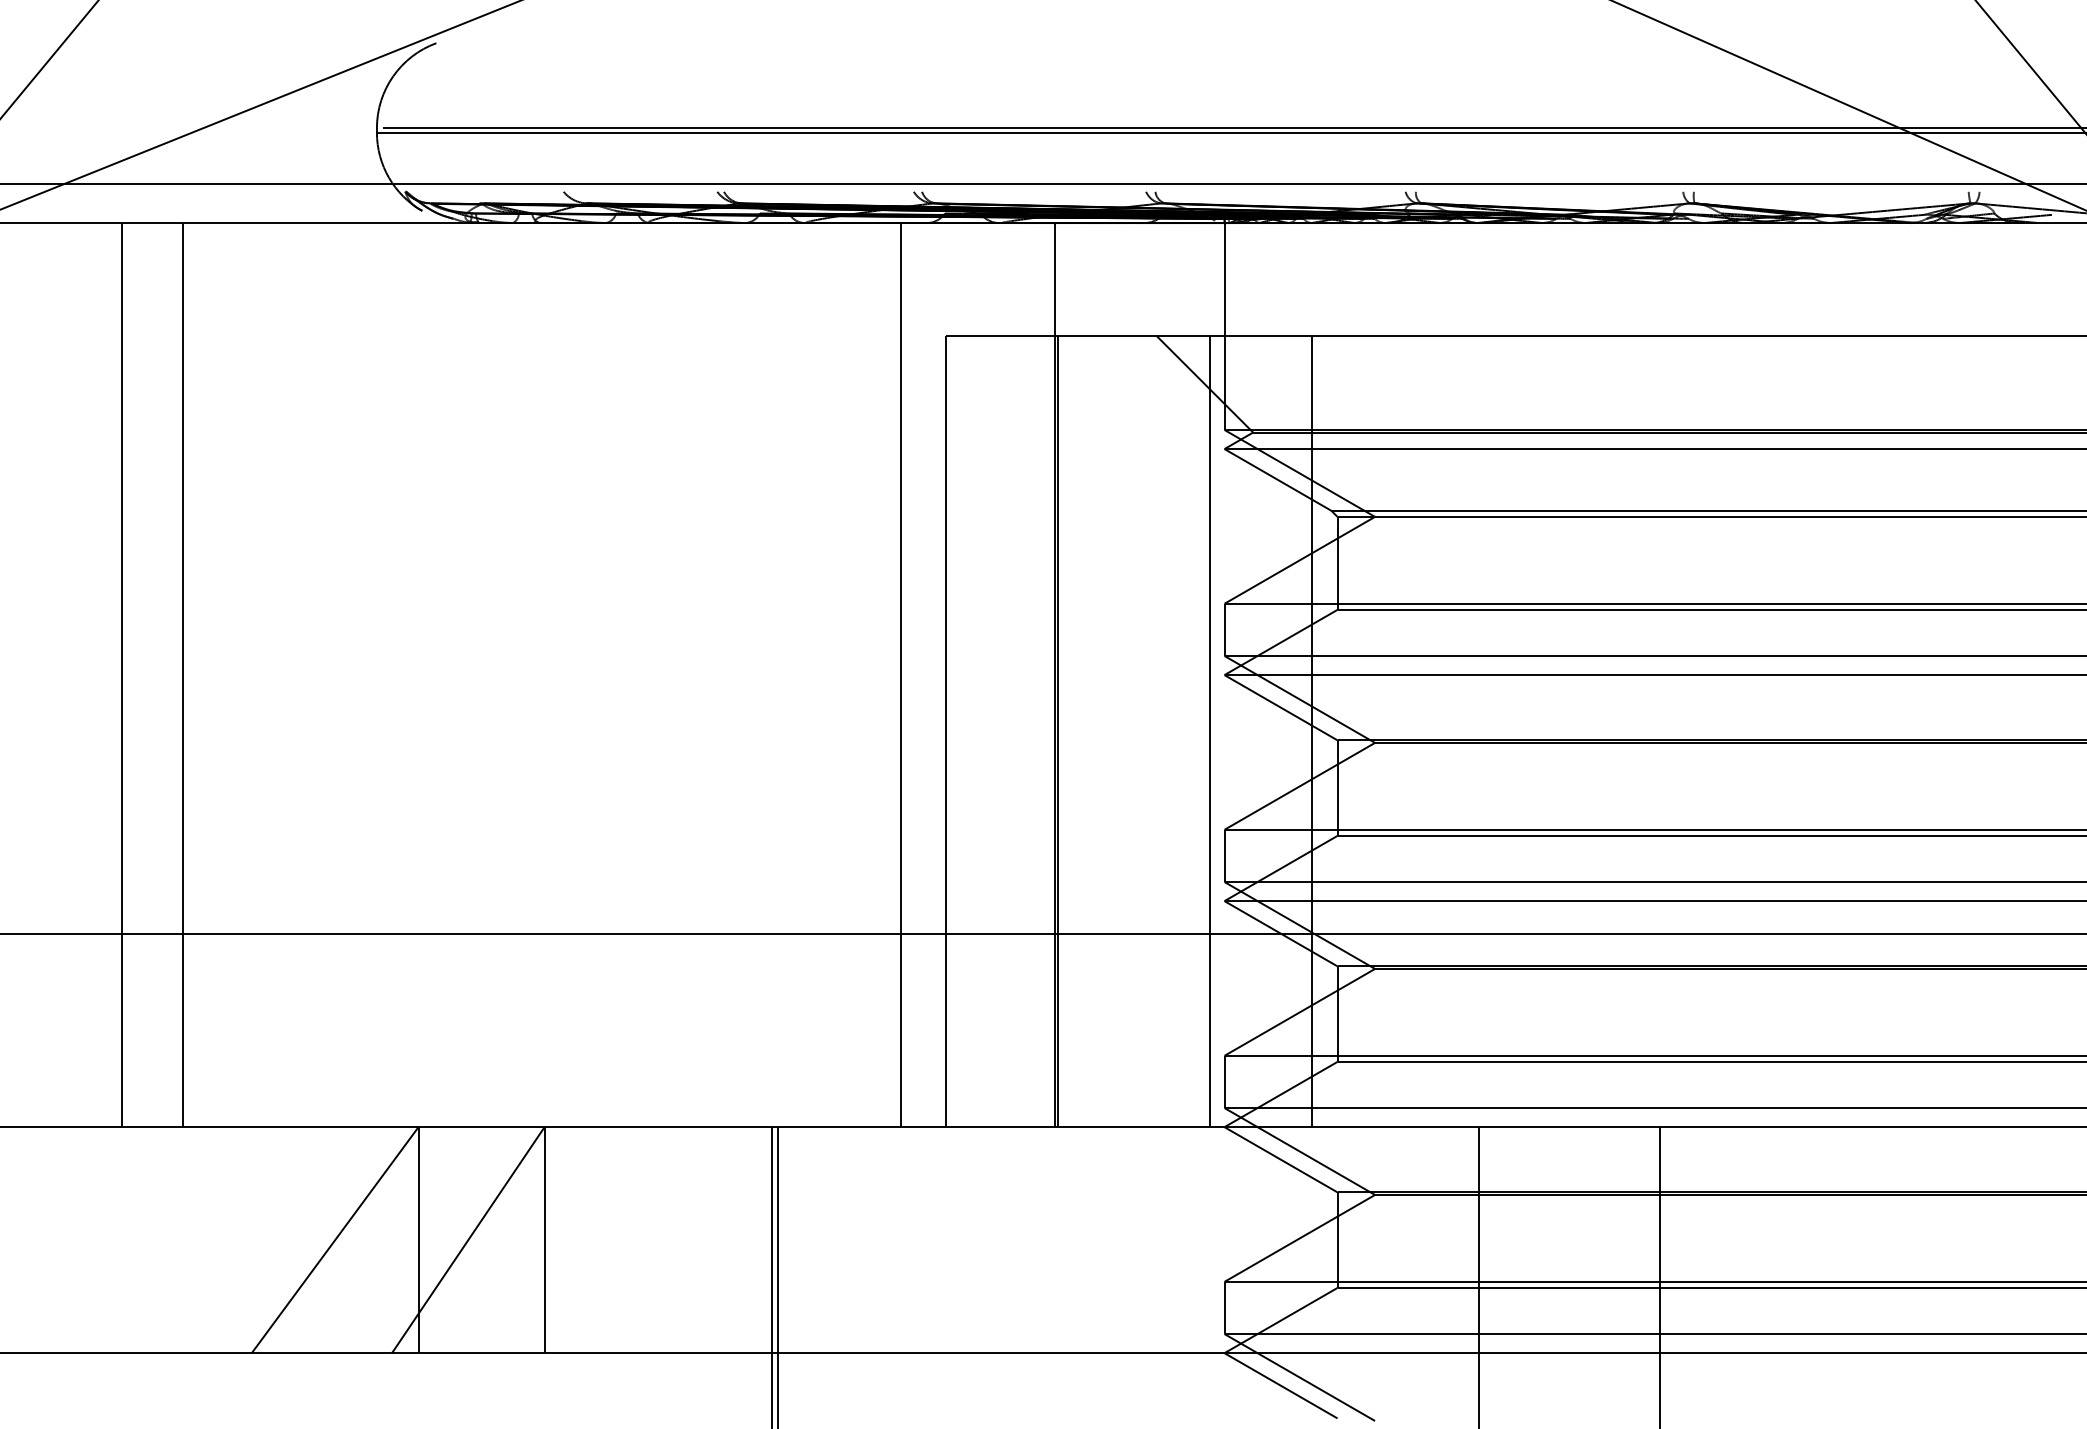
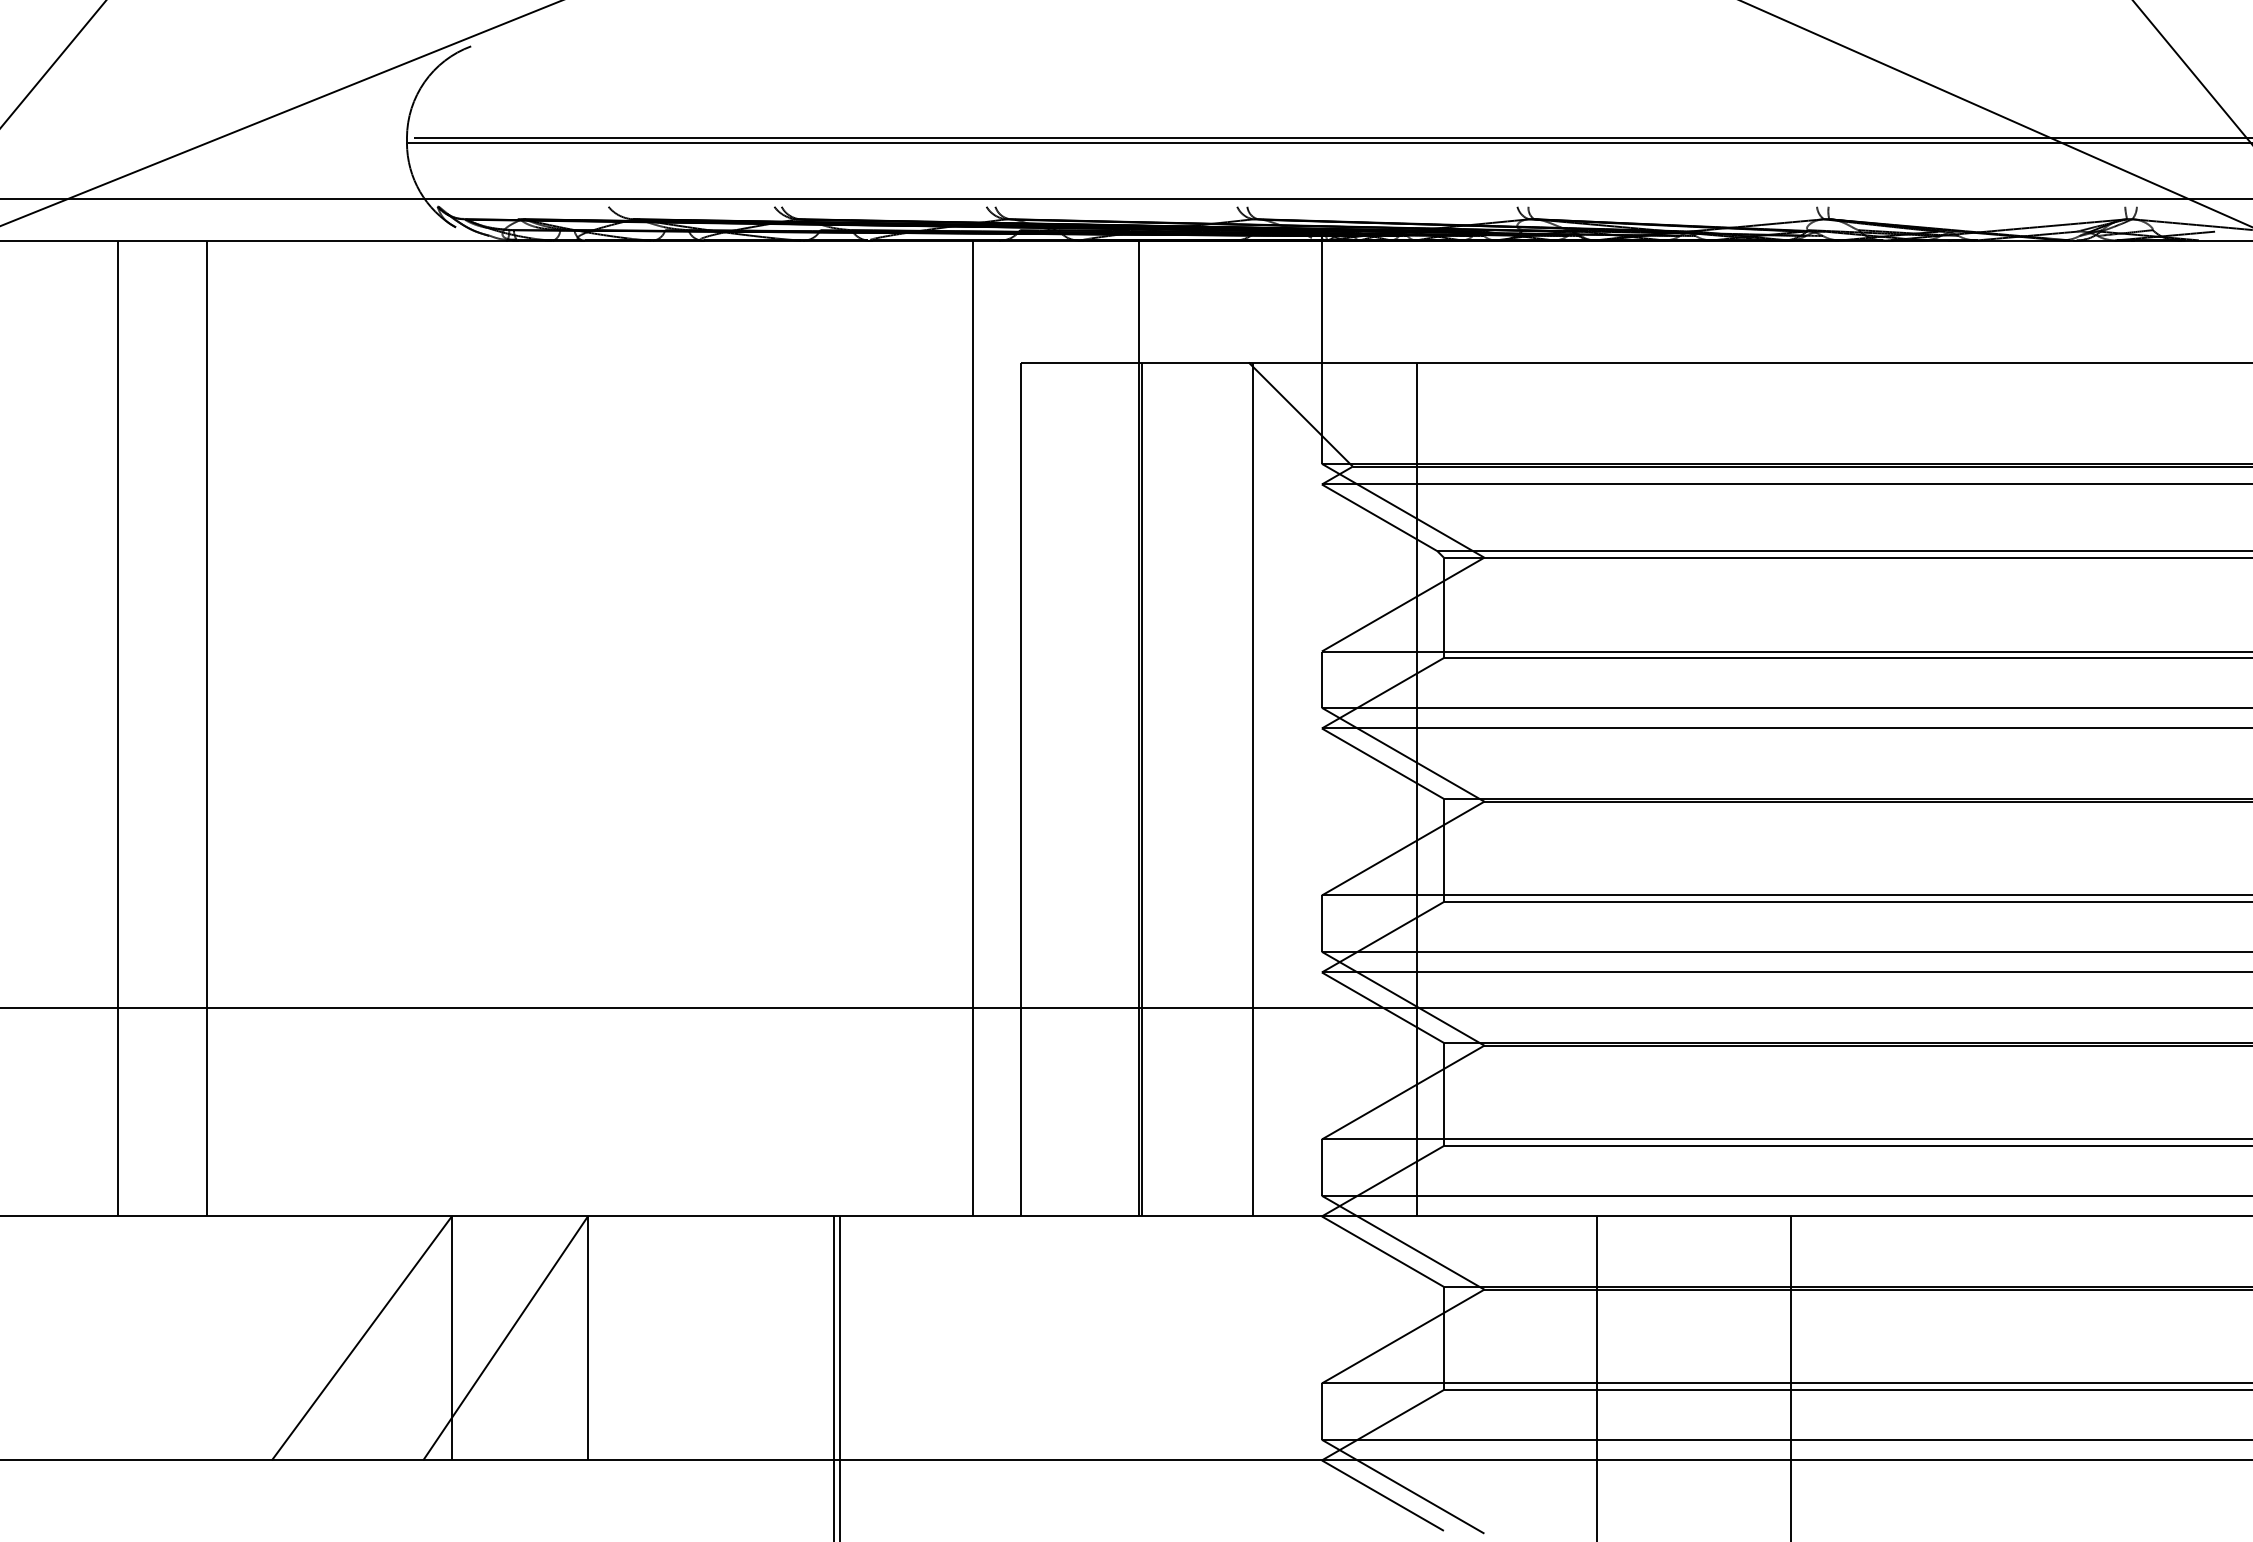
line: (122, 675) -> (207, 728), moved
line: (182, 675) -> (118, 728), moved
line: (1209, 731) -> (1252, 789), moved

